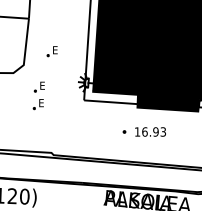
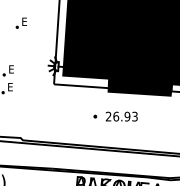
part: (51, 51) -> (20, 23), moved
text: (136, 131) -> (107, 116), 16.93 -> 26.93

